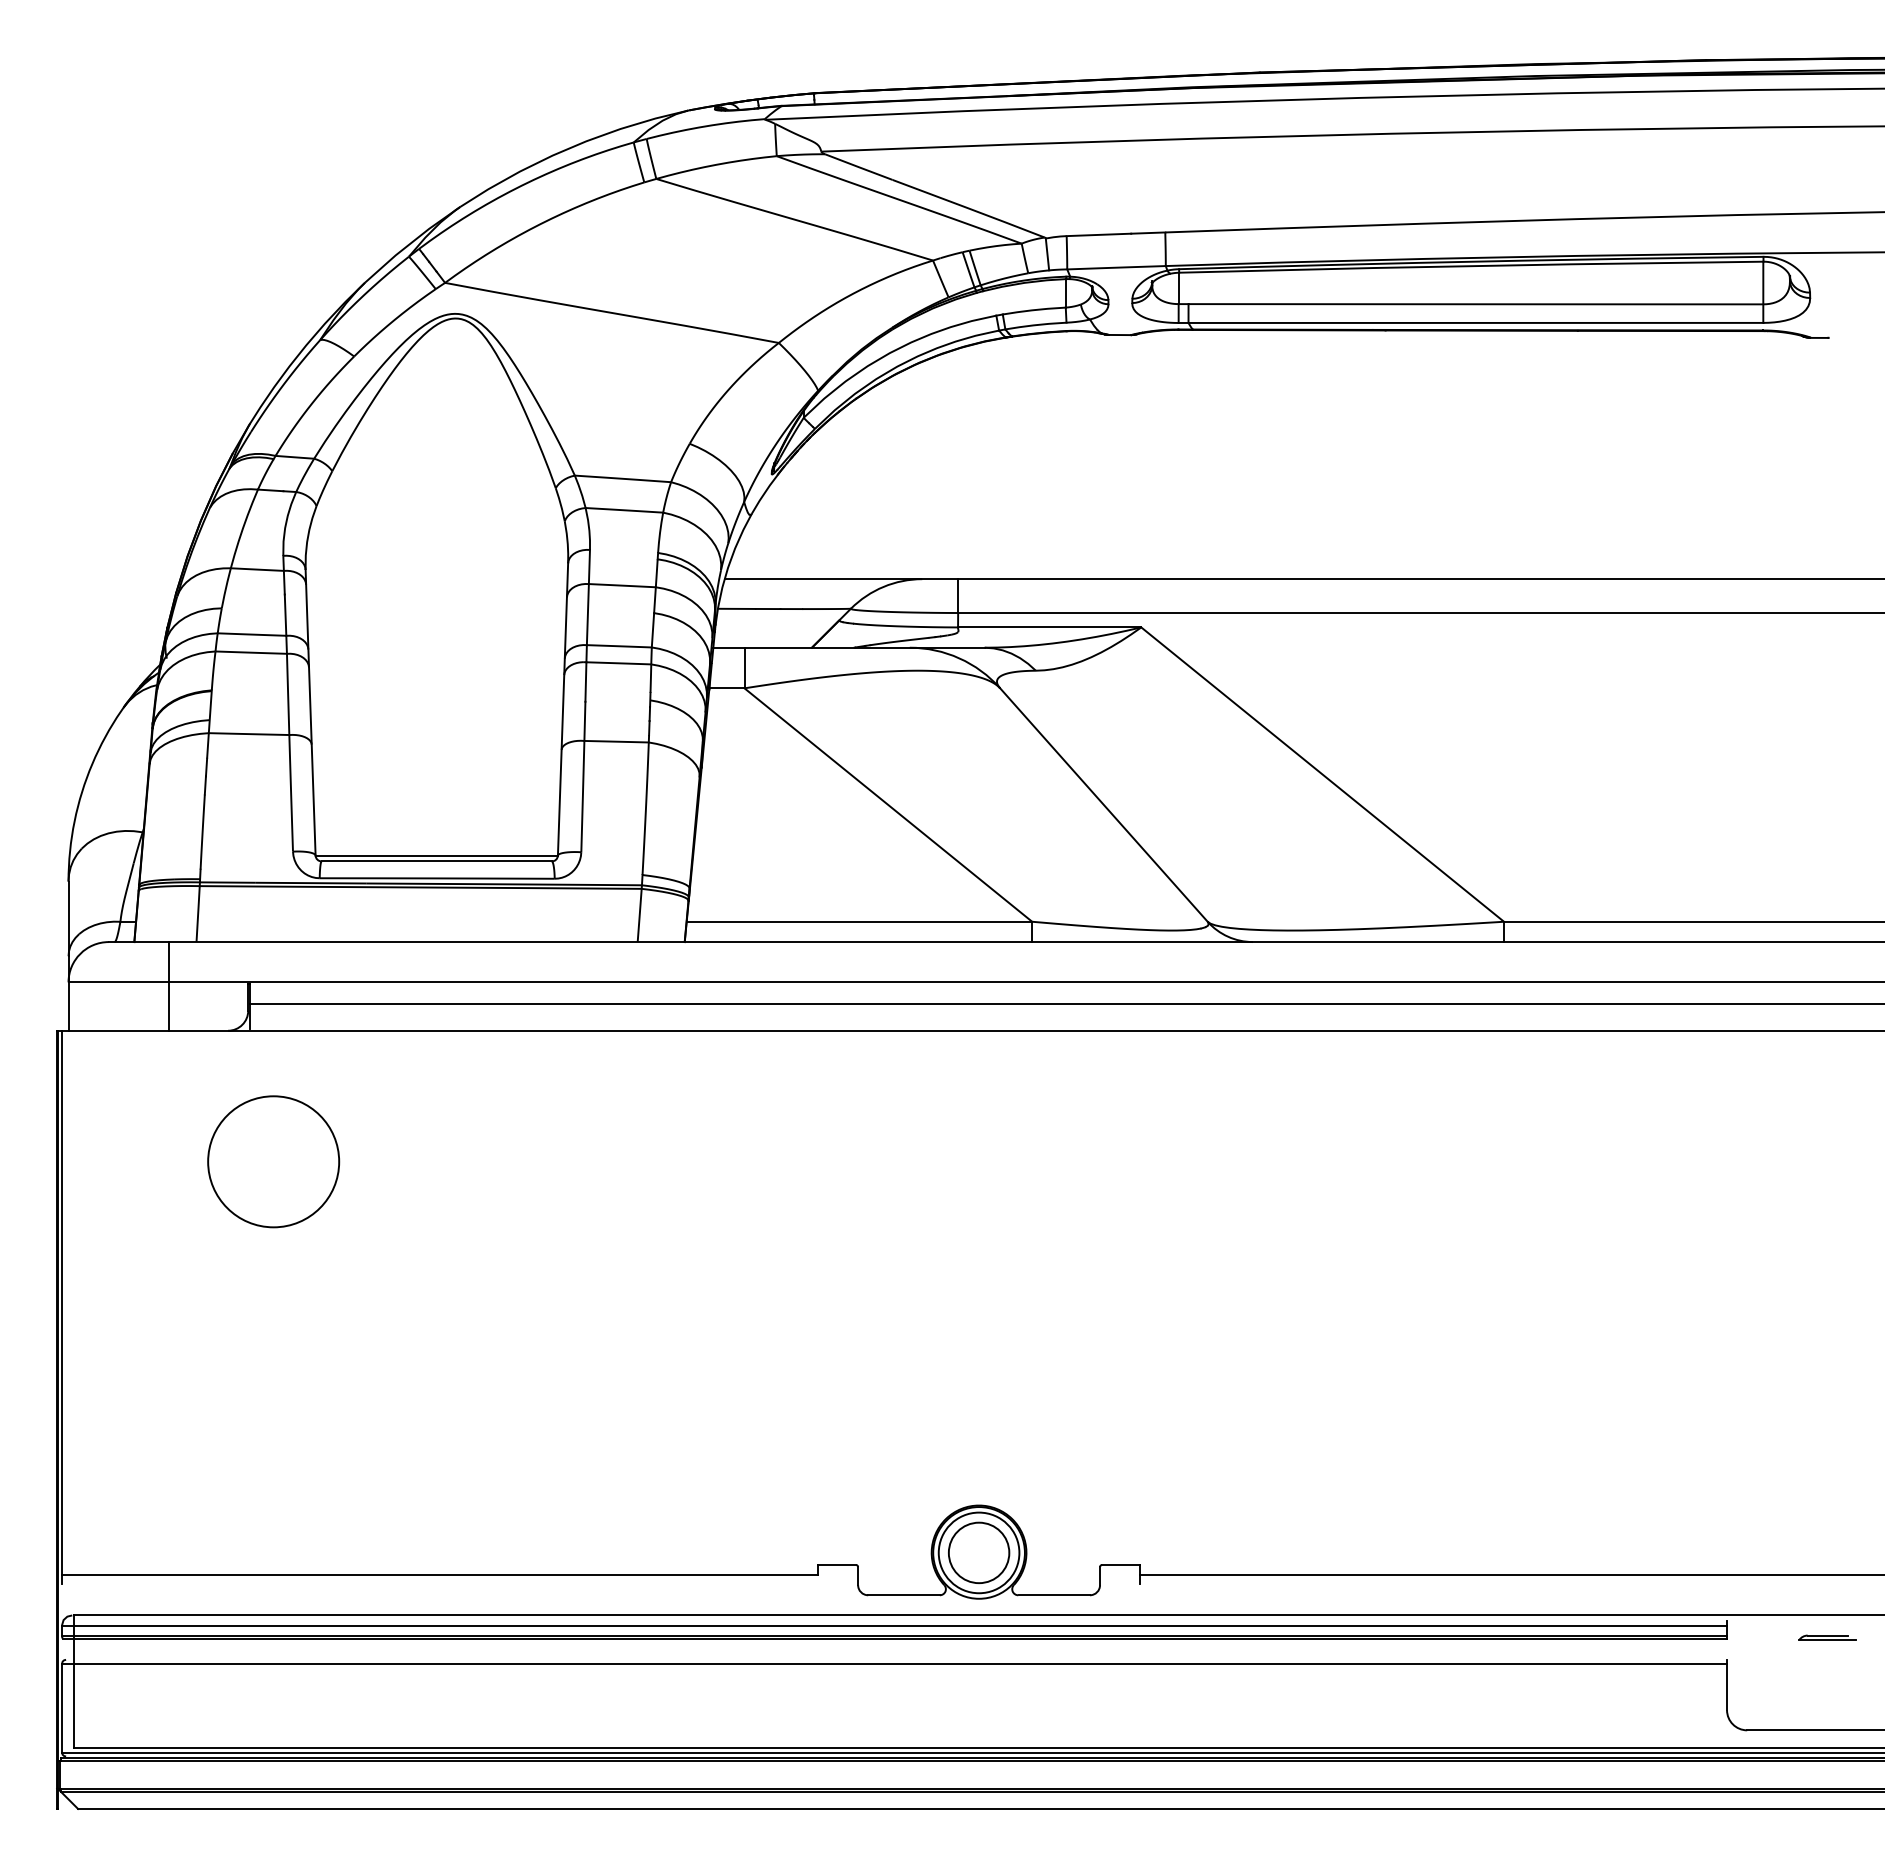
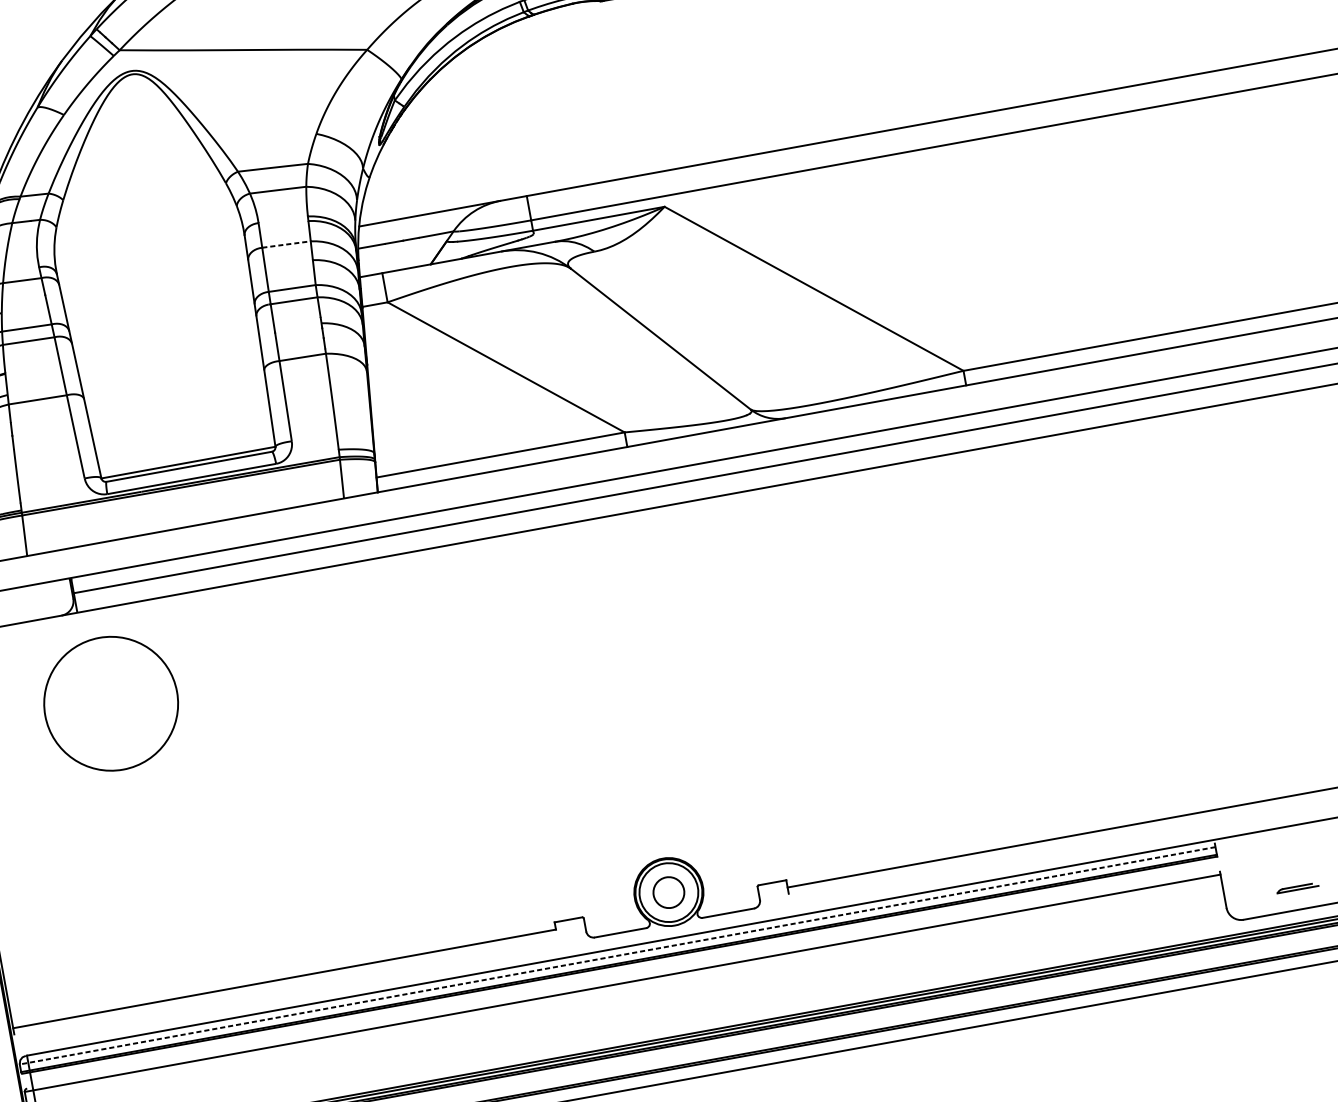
line: (622, 585) -> (286, 244), solid -> dashed
line: (169, 986) -> (13, 591), removed
circle: (273, 1161) -> (111, 703), size x1.4
circle: (978, 1552) -> (668, 892), size x0.7
line: (894, 1625) -> (617, 955), solid -> dashed
part: (1827, 1637) -> (1297, 887), moved

